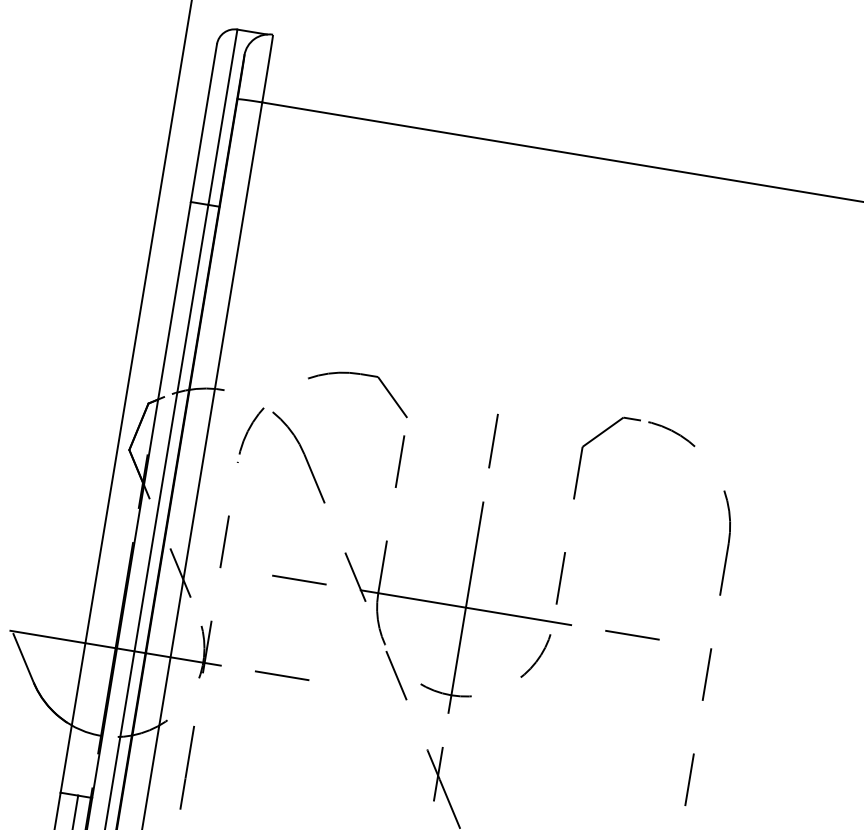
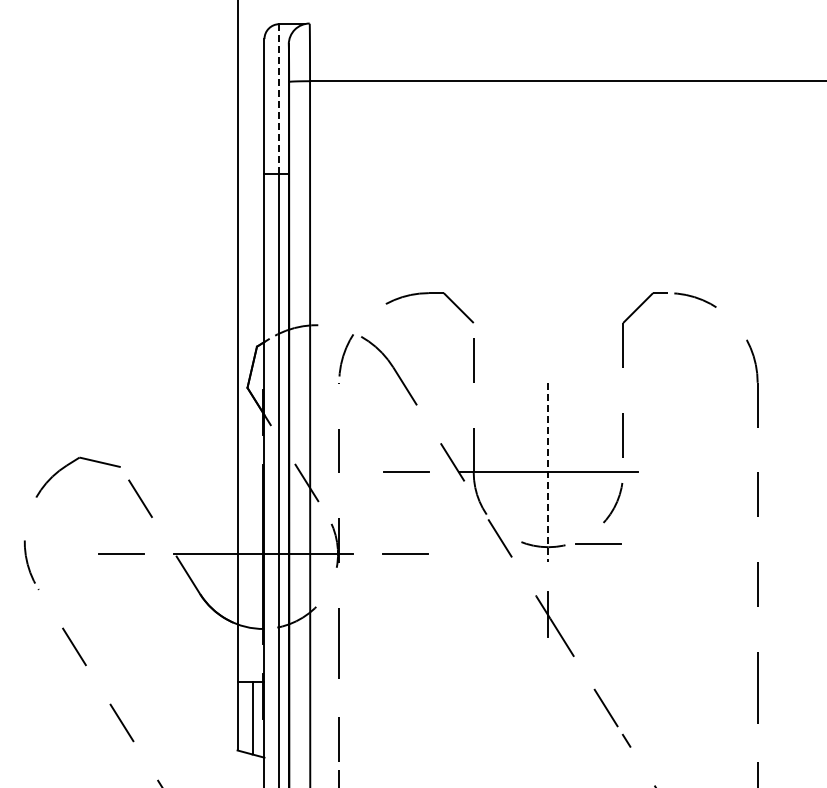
line: (223, 116) -> (279, 98), solid -> dashed
line: (493, 441) -> (548, 330), removed
line: (465, 607) -> (548, 472), solid -> dashed
line: (632, 634) -> (598, 543), moved

